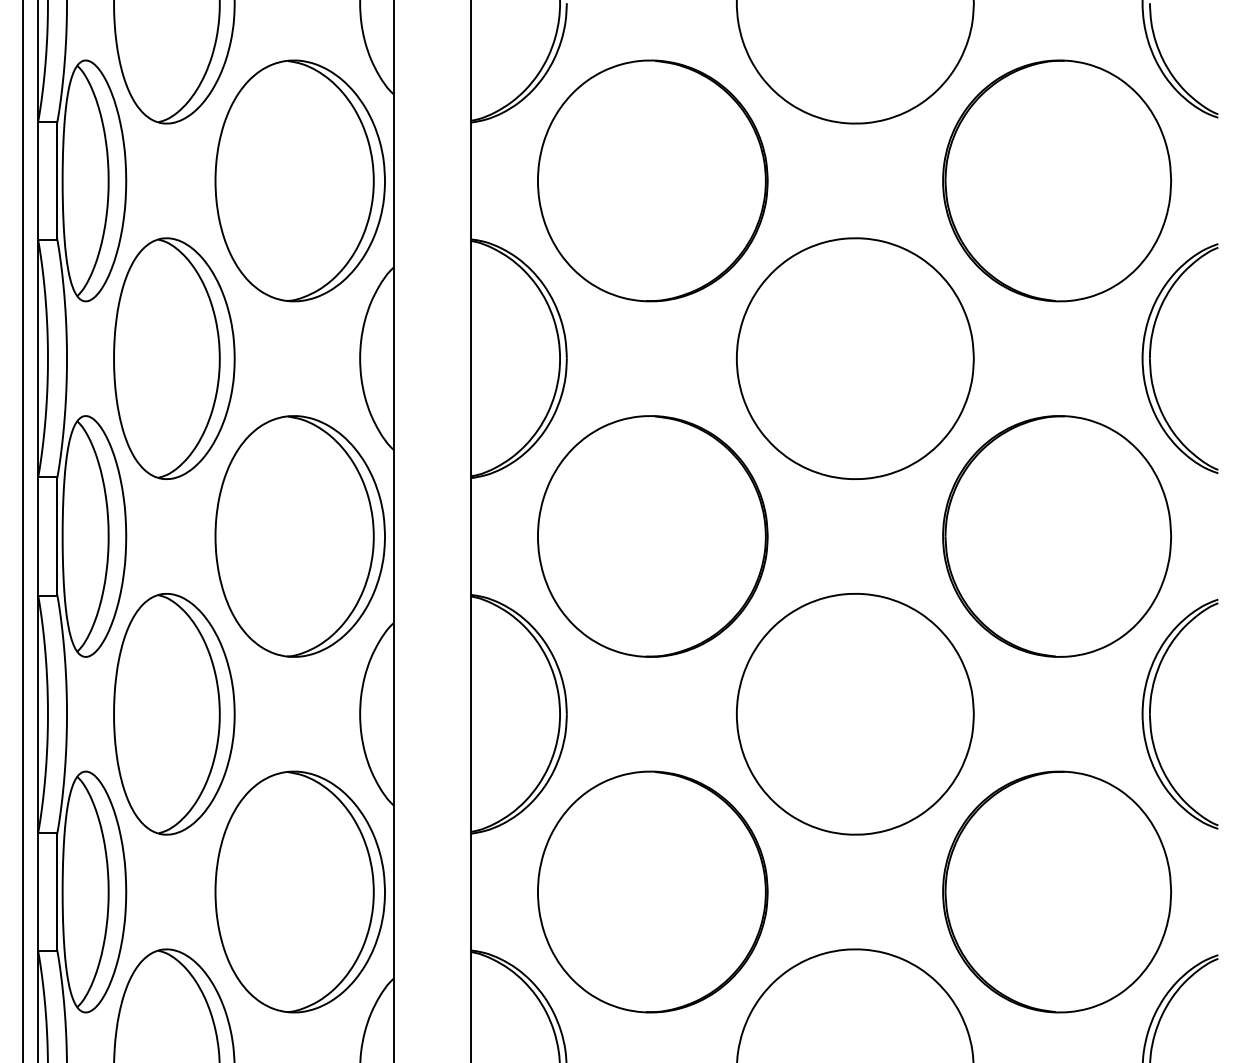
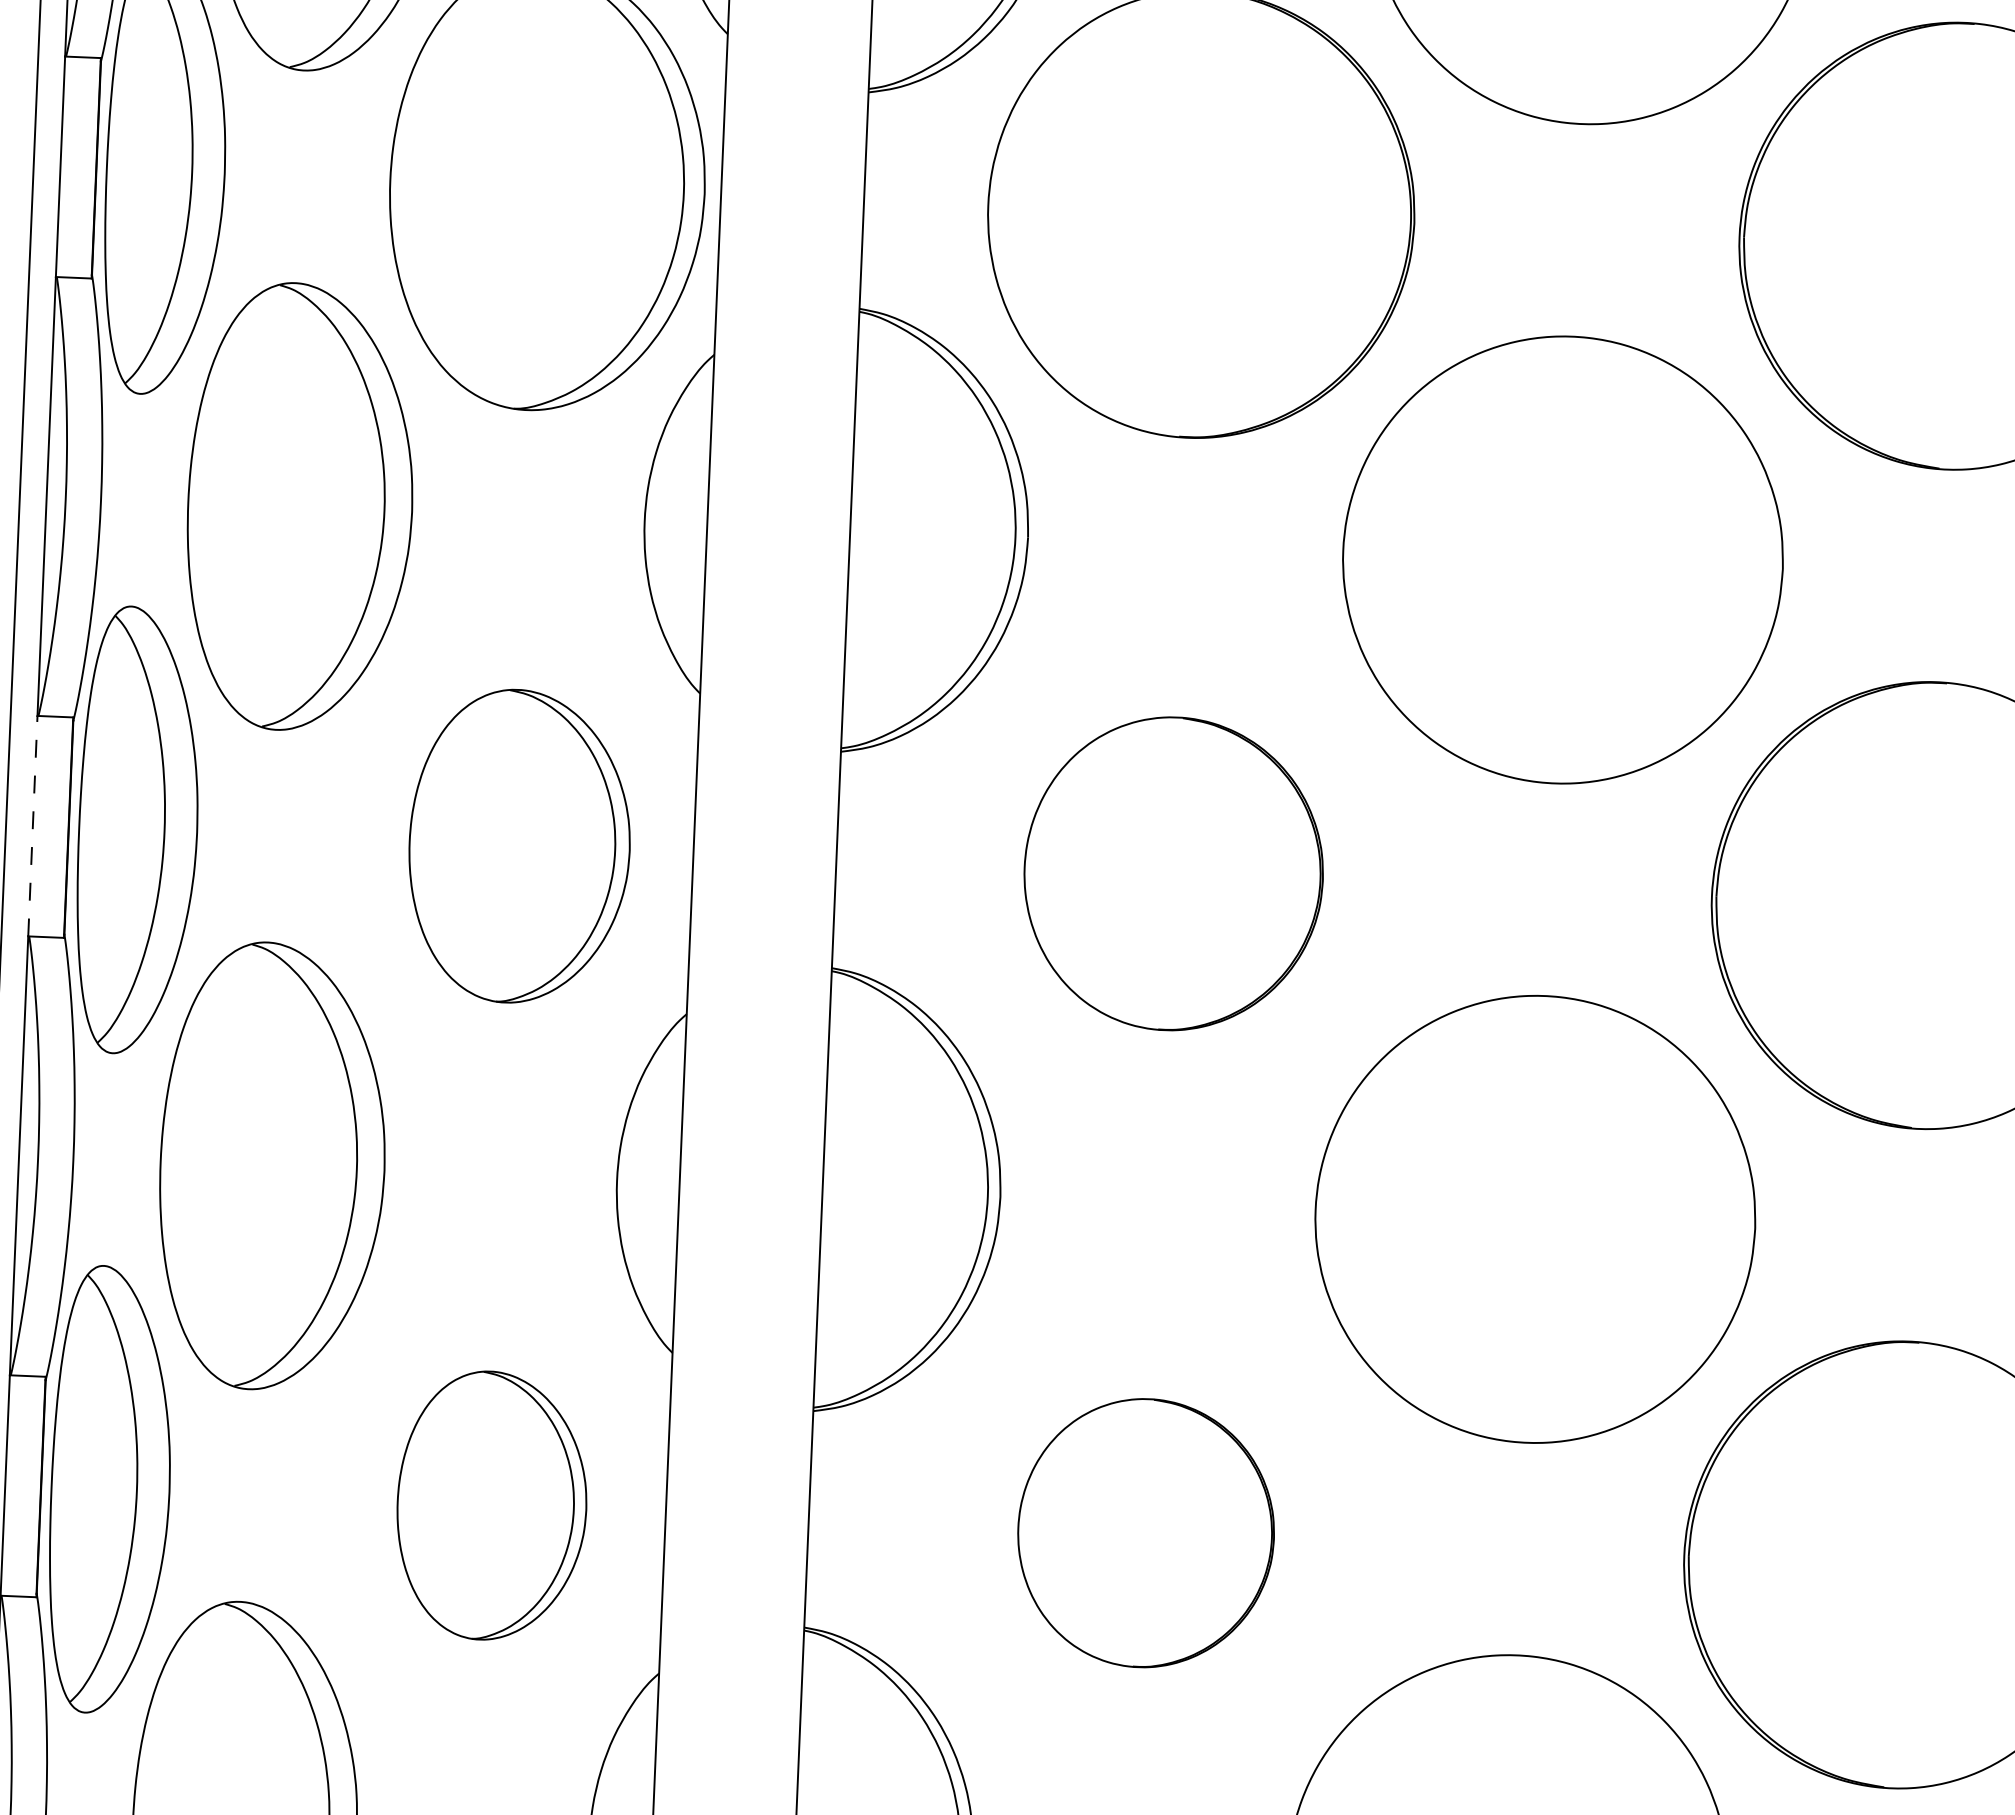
line: (37, 536) -> (32, 826), solid -> dashed
part: (299, 536) -> (518, 846), size x0.7
part: (652, 536) -> (1173, 873), size x0.7
part: (299, 891) -> (490, 1504), size x0.6
part: (652, 891) -> (1145, 1532), size x0.6

